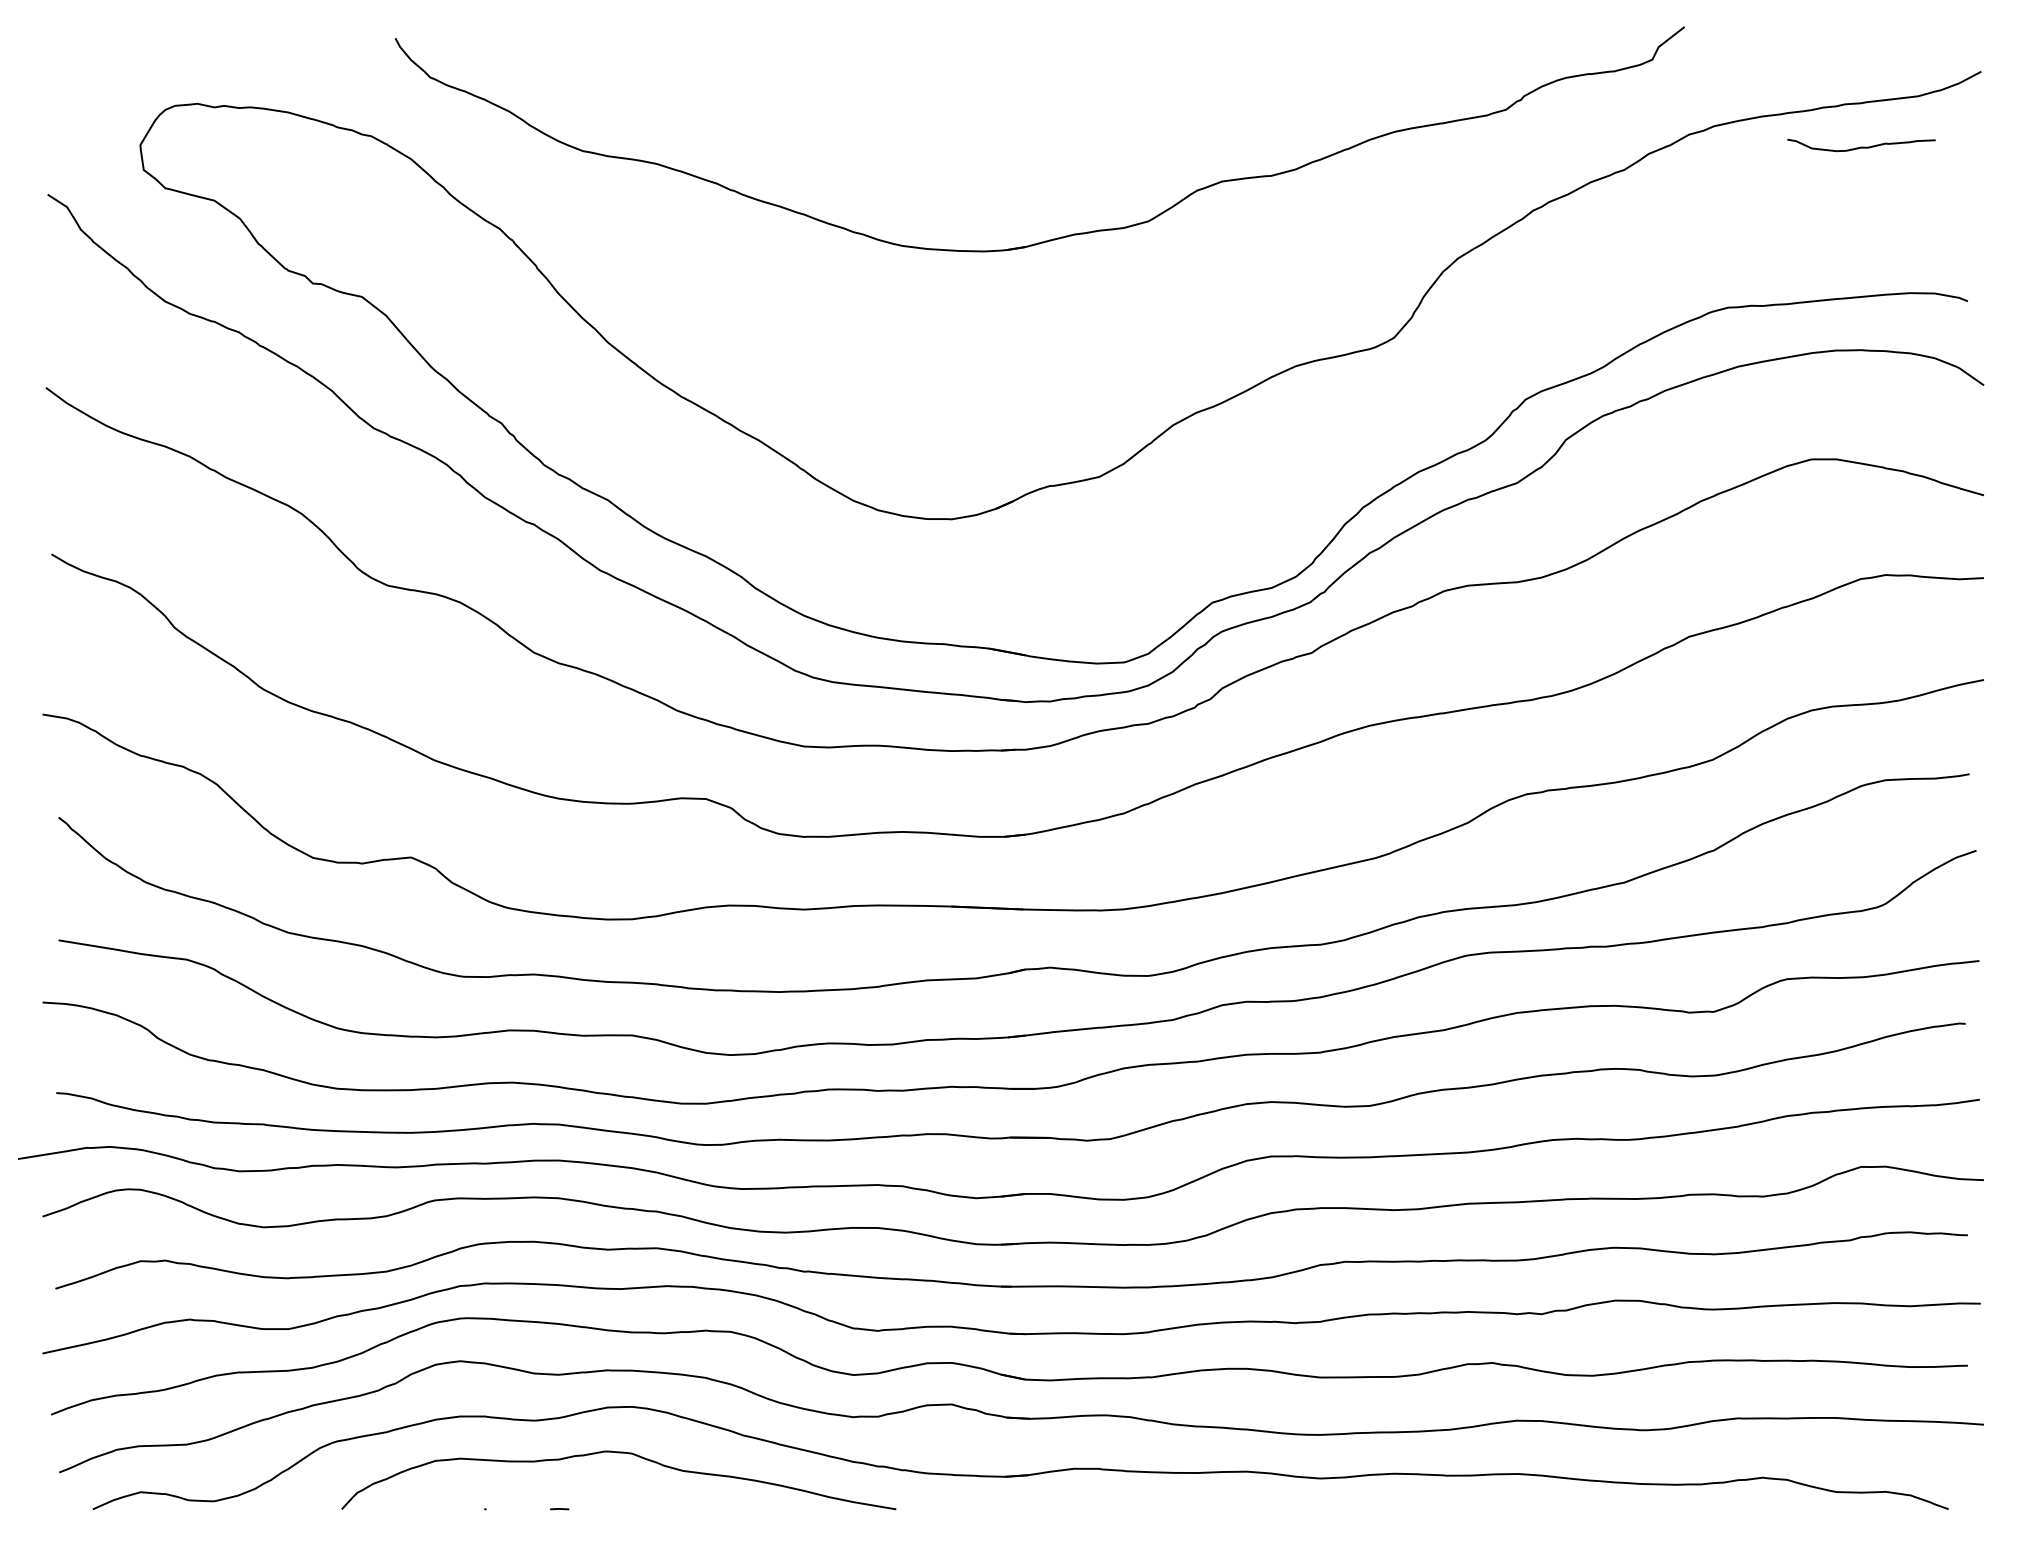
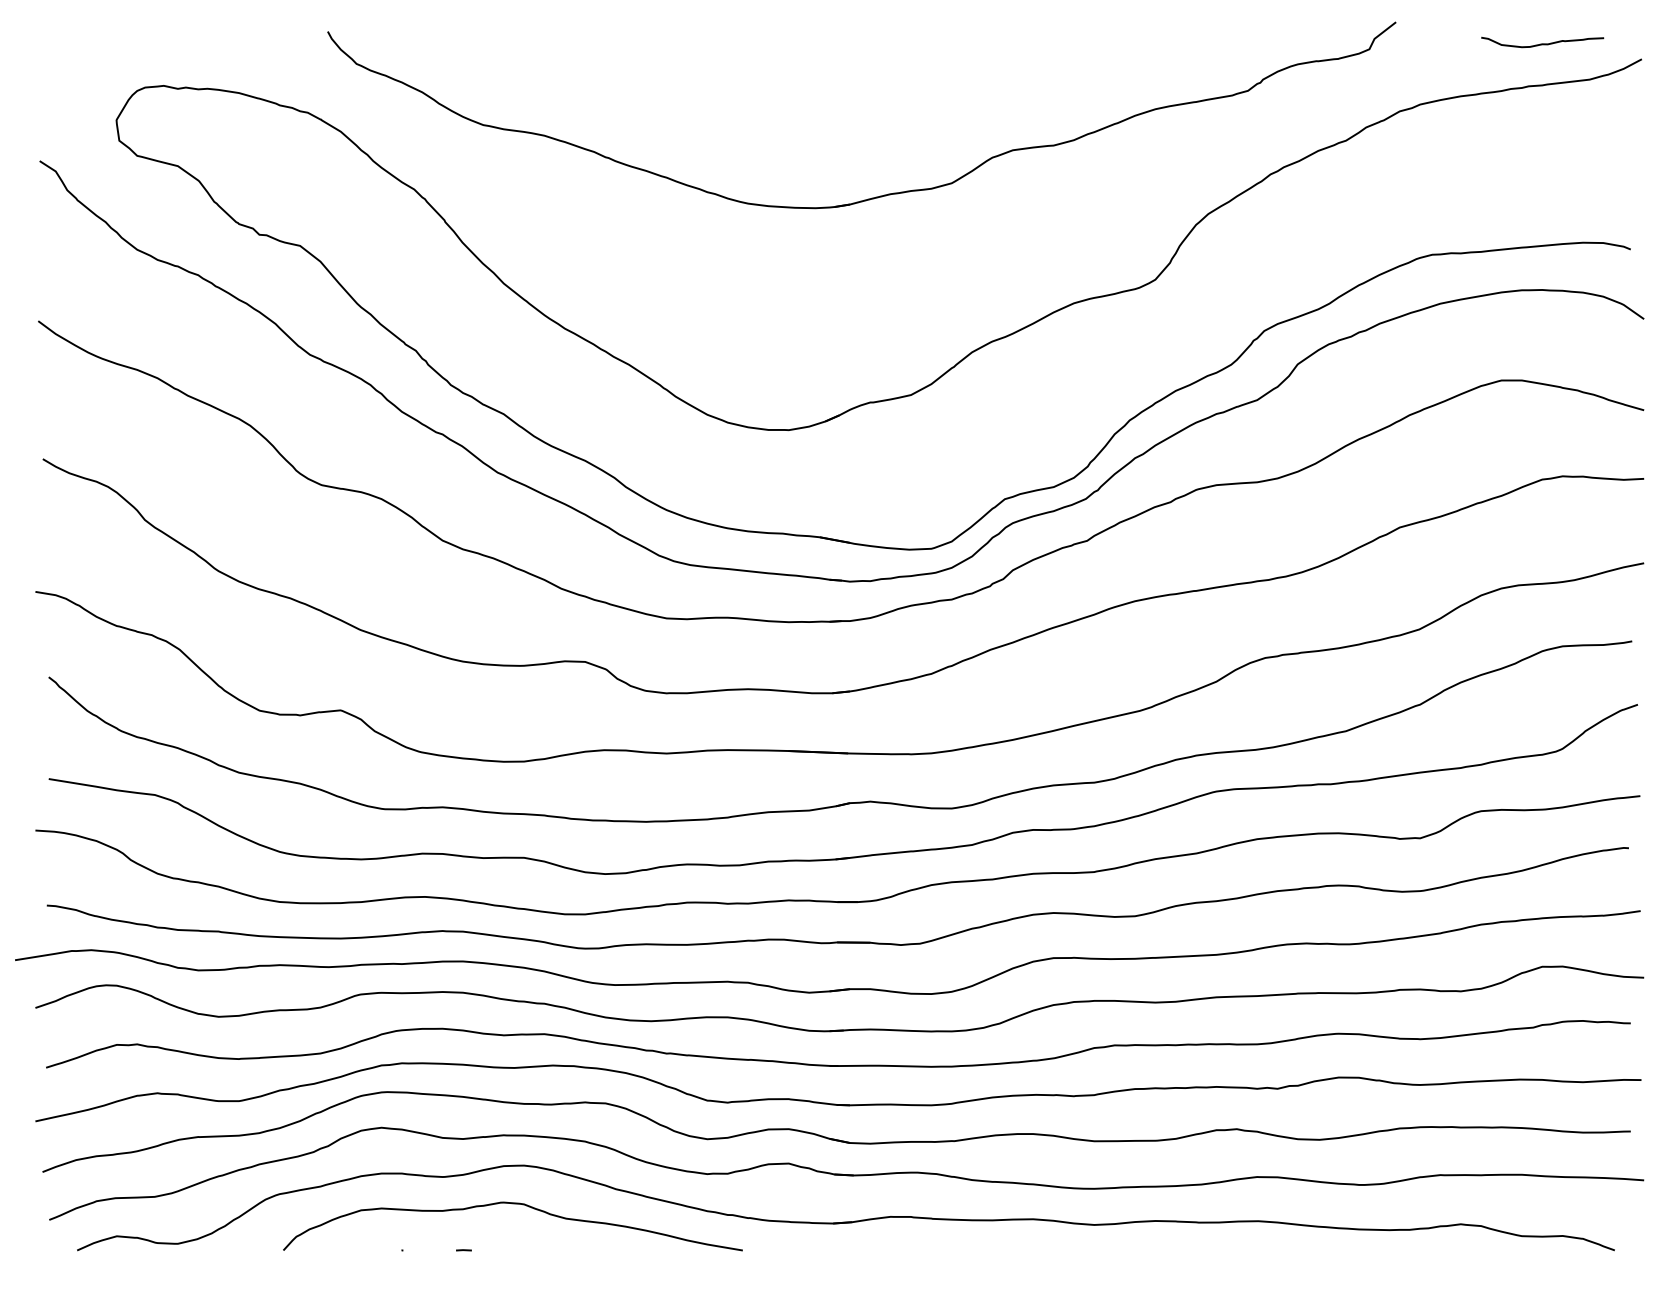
curve: (1861, 146) -> (1542, 43), moved

